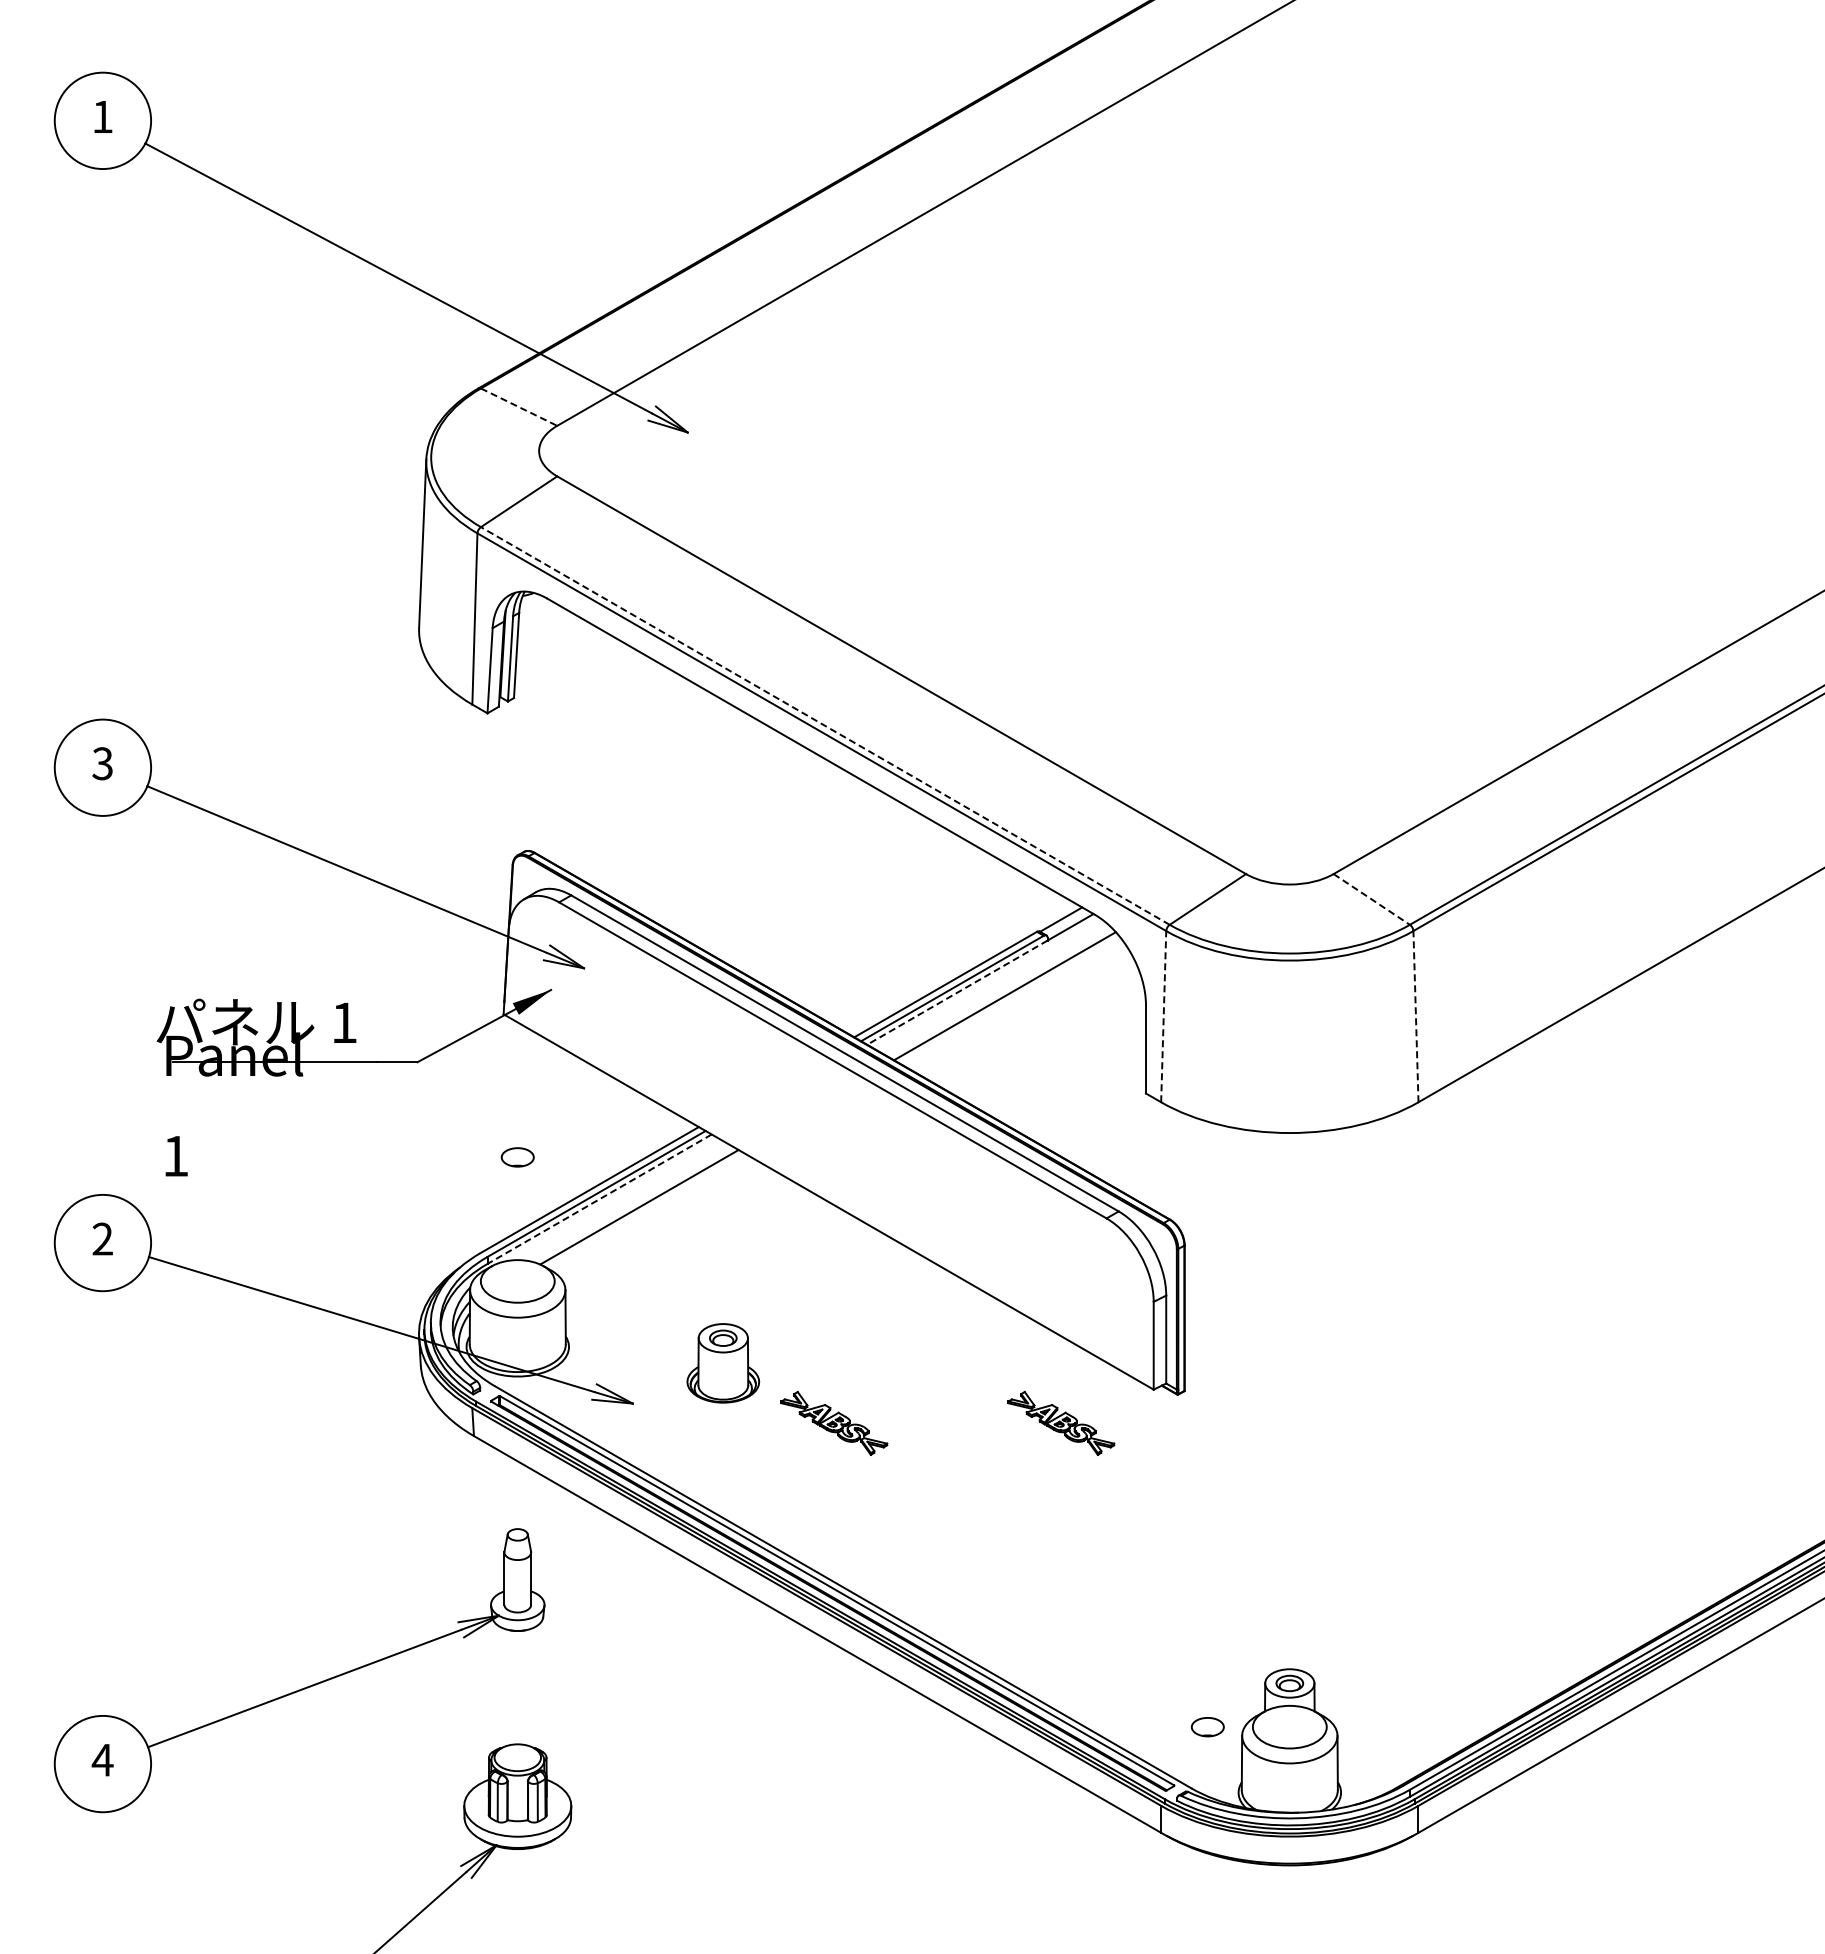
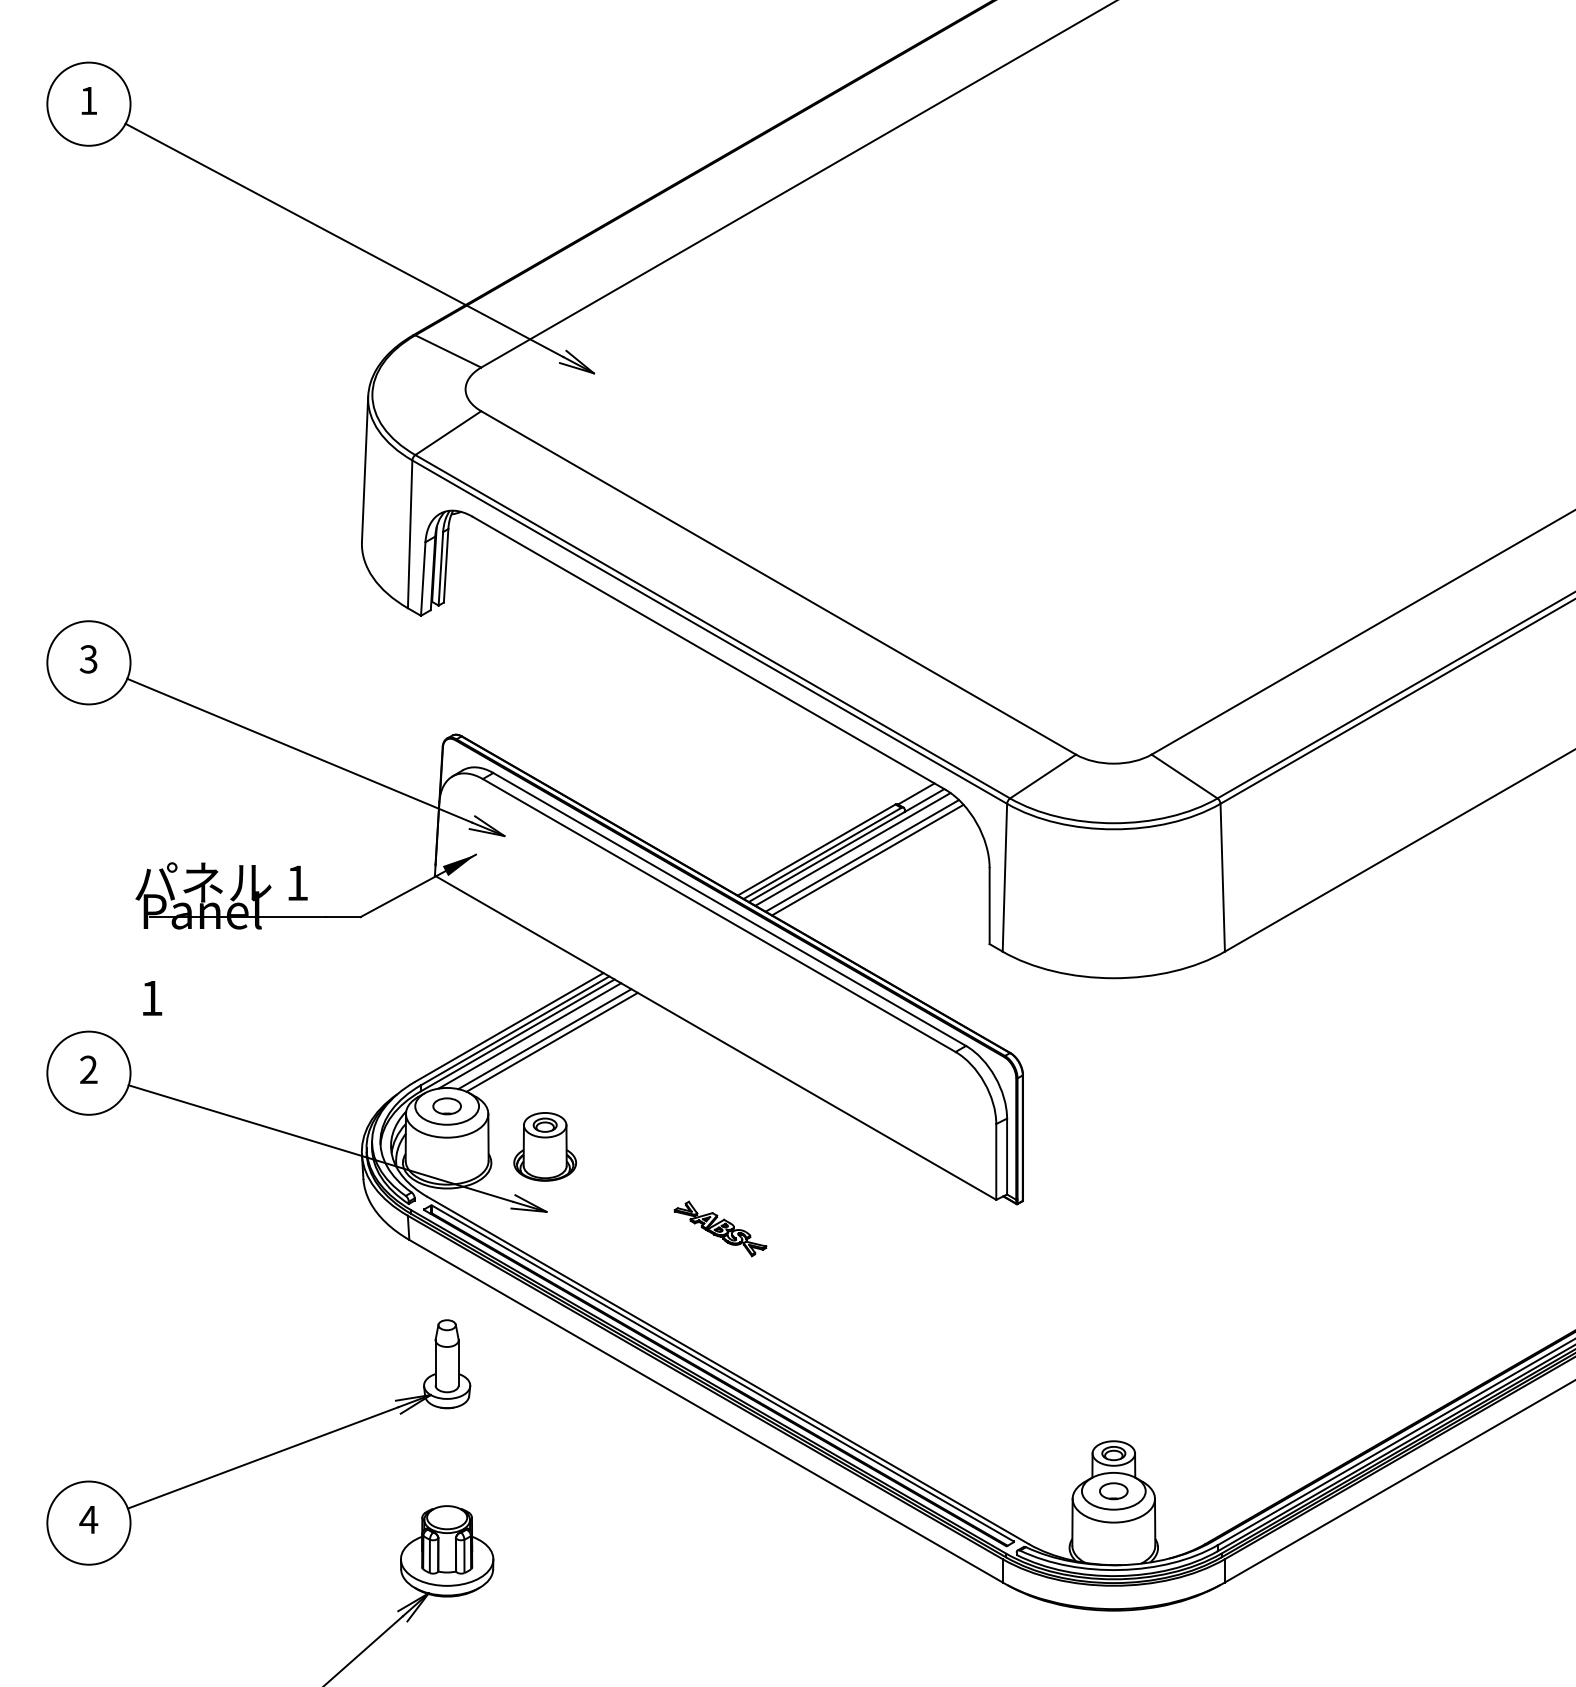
line: (519, 407) -> (448, 351), dashed -> solid
line: (825, 725) -> (712, 626), dashed -> solid
line: (1371, 899) -> (1184, 776), dashed -> solid
line: (987, 983) -> (852, 849), added
line: (998, 990) -> (862, 855), added
line: (956, 992) -> (825, 856), dashed -> solid
line: (1163, 1016) -> (1004, 877), dashed -> solid
line: (1415, 1016) -> (1222, 877), dashed -> solid
part: (517, 1157) -> (446, 1106), moved
line: (599, 1199) -> (517, 1035), dashed -> solid
line: (613, 1199) -> (529, 1035), added
line: (630, 1203) -> (544, 1039), added
part: (723, 1363) -> (545, 1147), moved
part: (1061, 1423) -> (916, 1229), removed
part: (1207, 1727) -> (1113, 1491), moved

